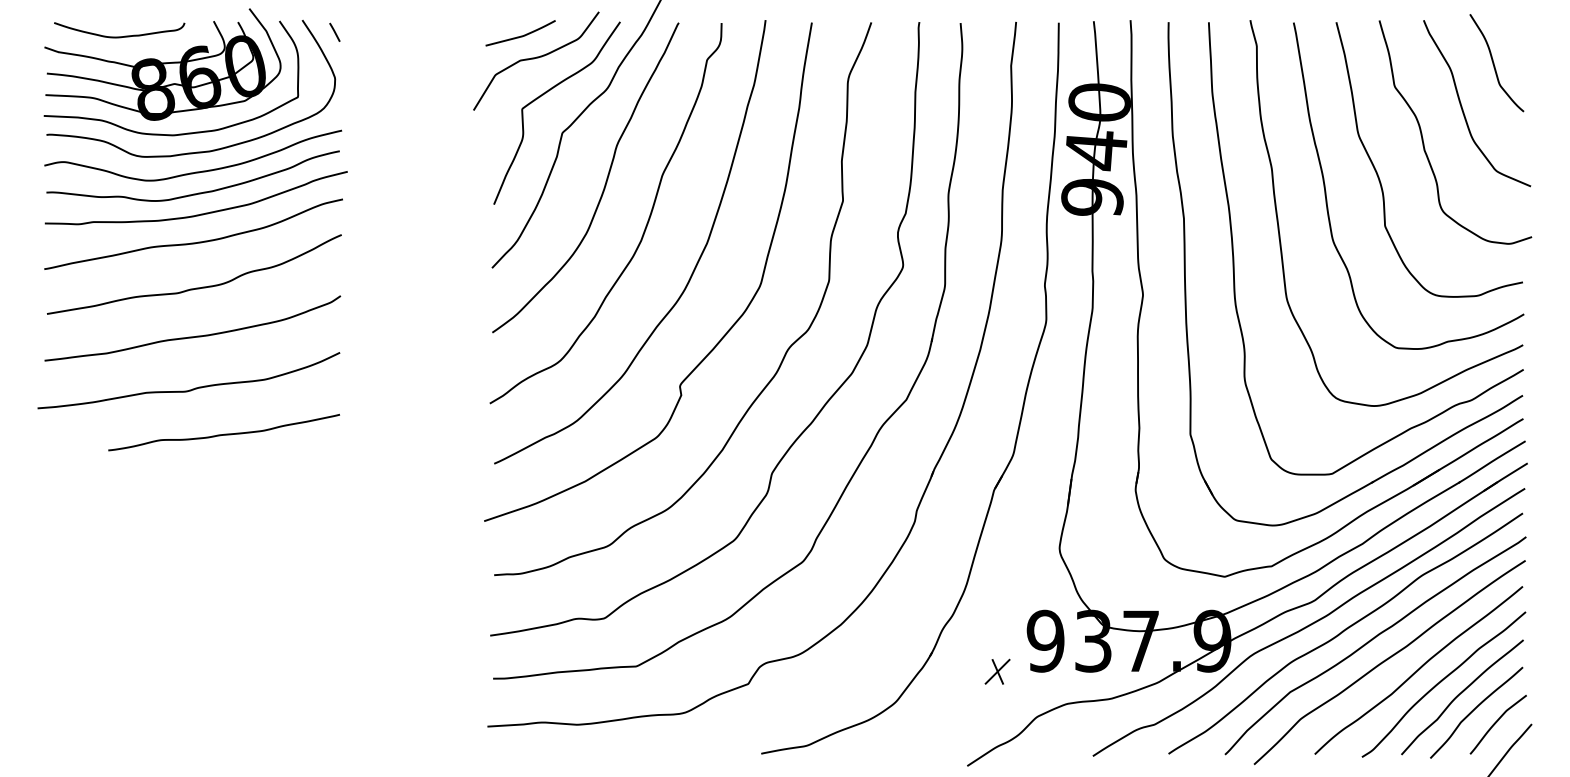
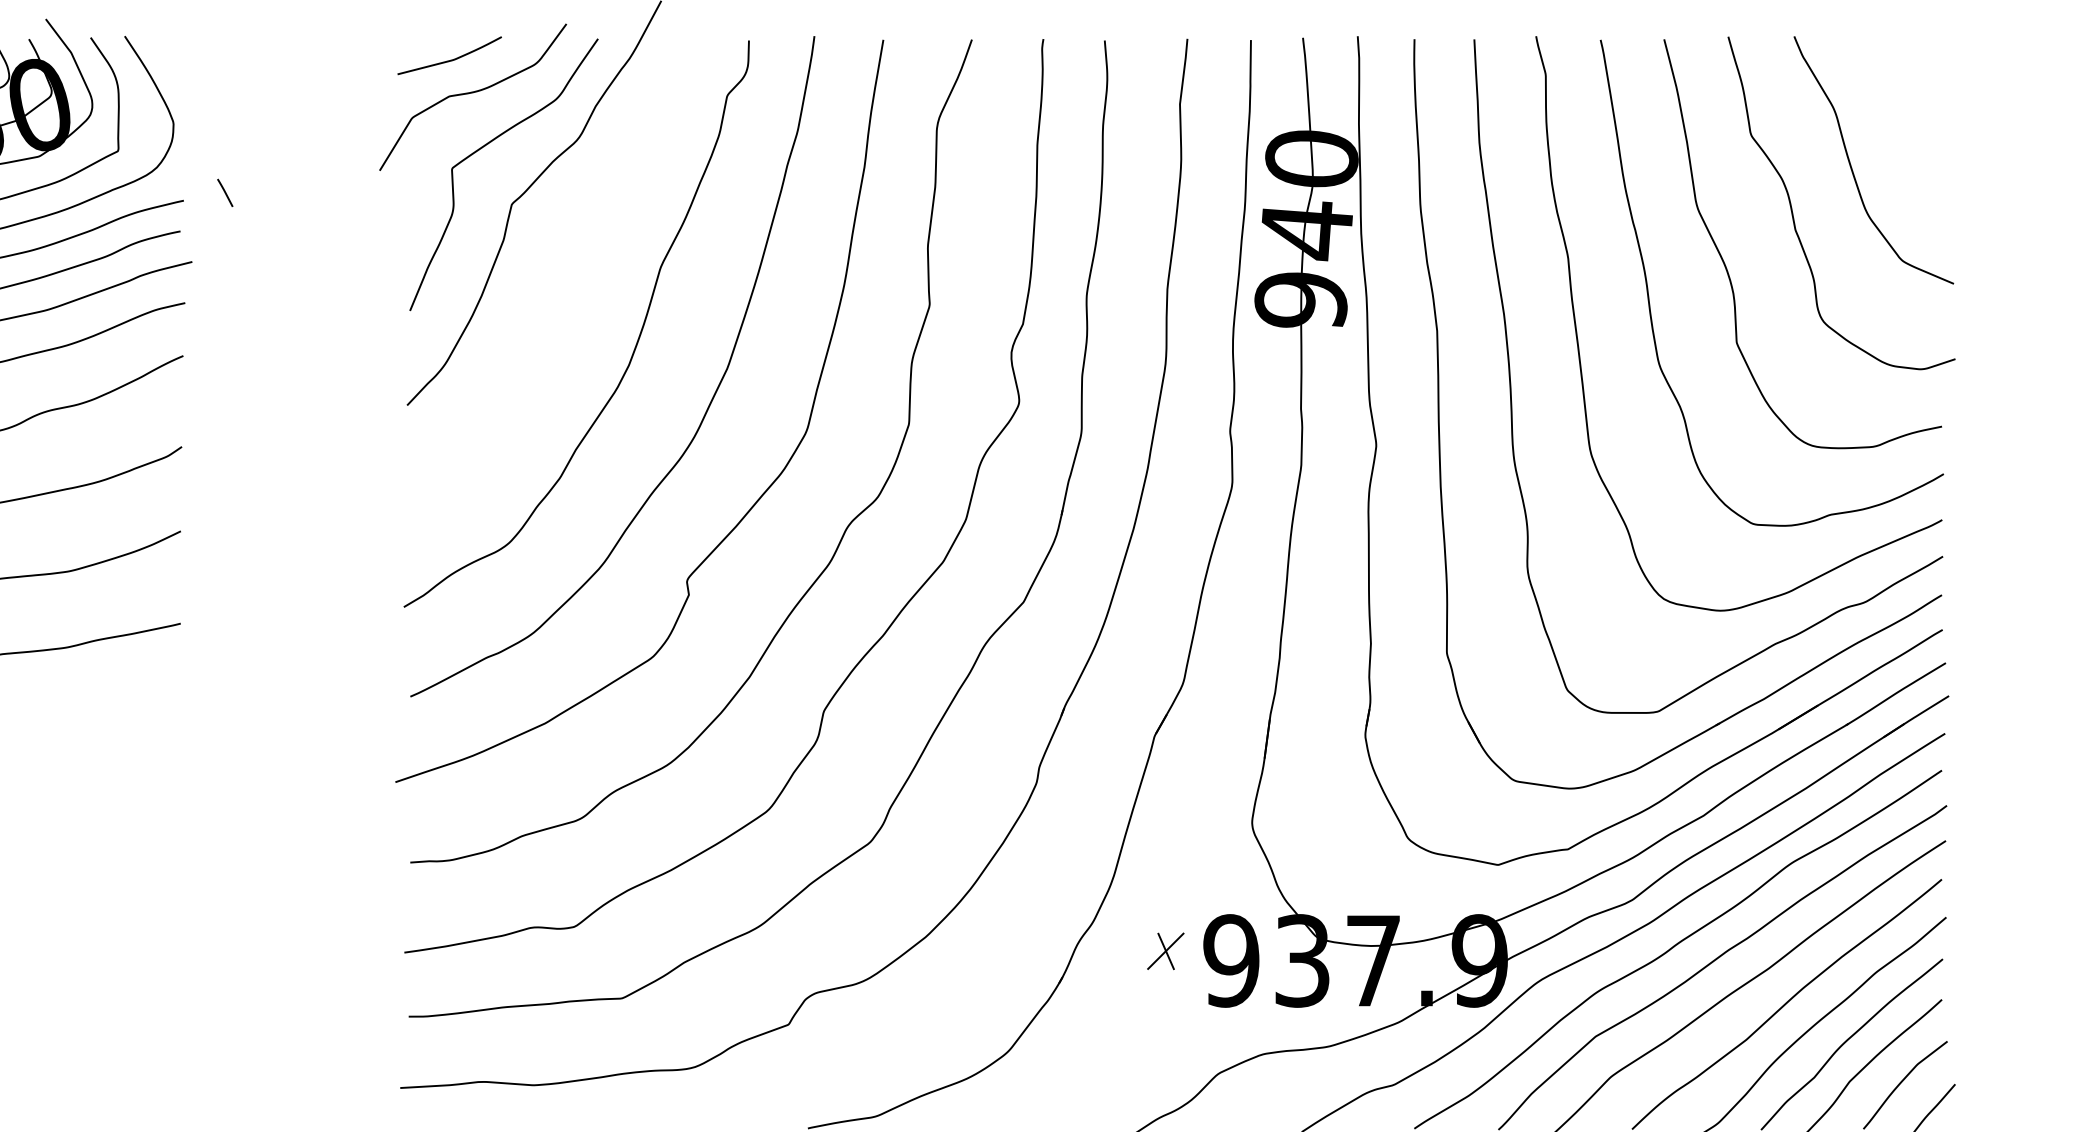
line: (334, 31) -> (224, 191), moved
curve: (1494, 63) -> (1899, 100), removed
curve: (604, 184) -> (574, 280), removed
part: (997, 671) -> (1165, 950), moved

